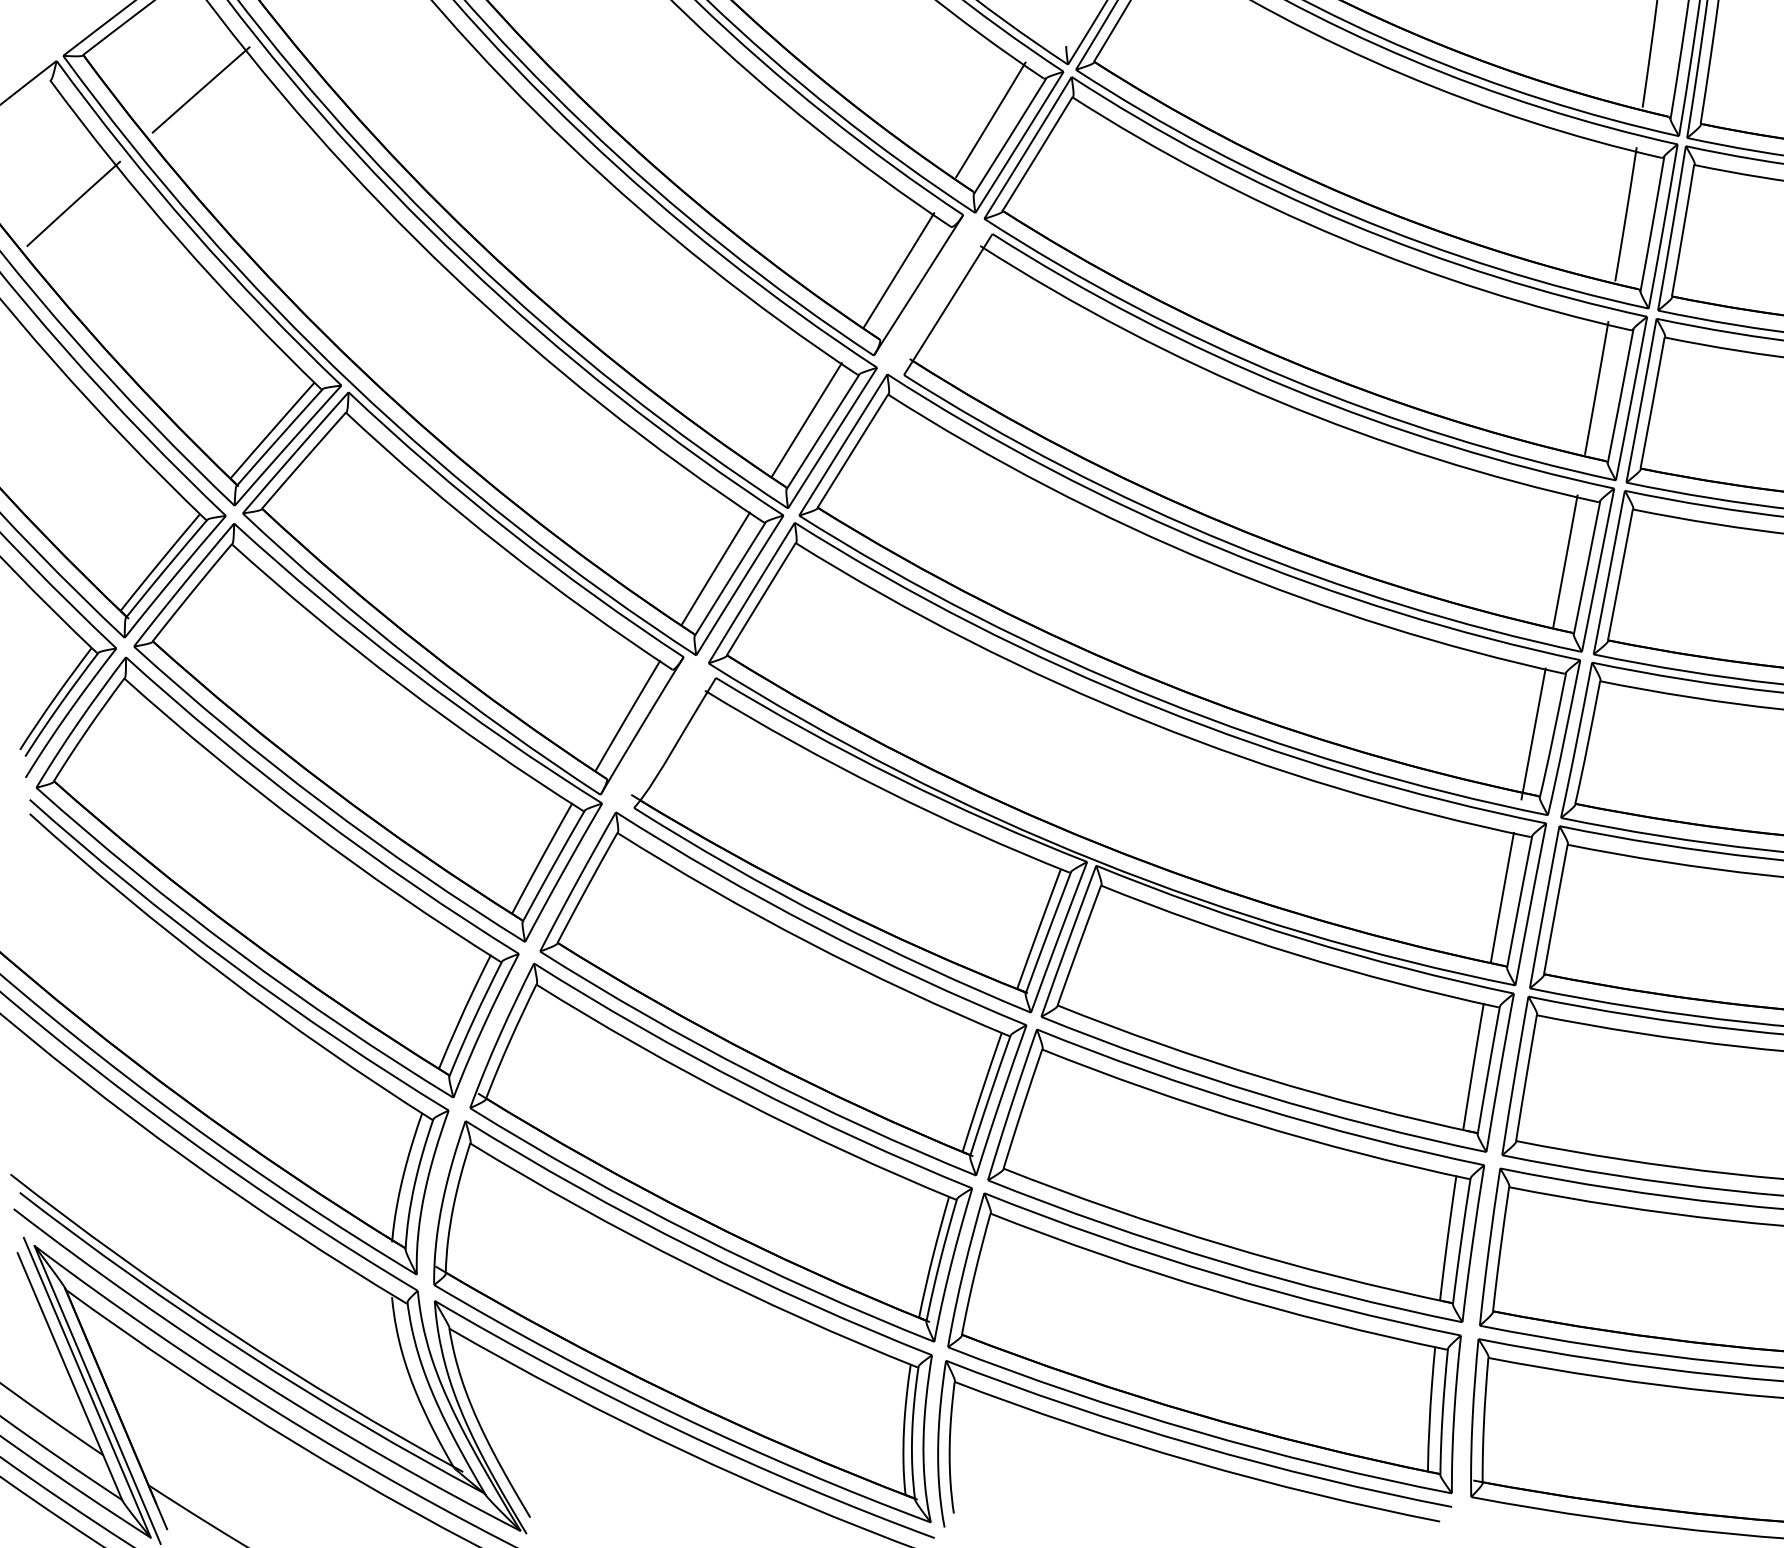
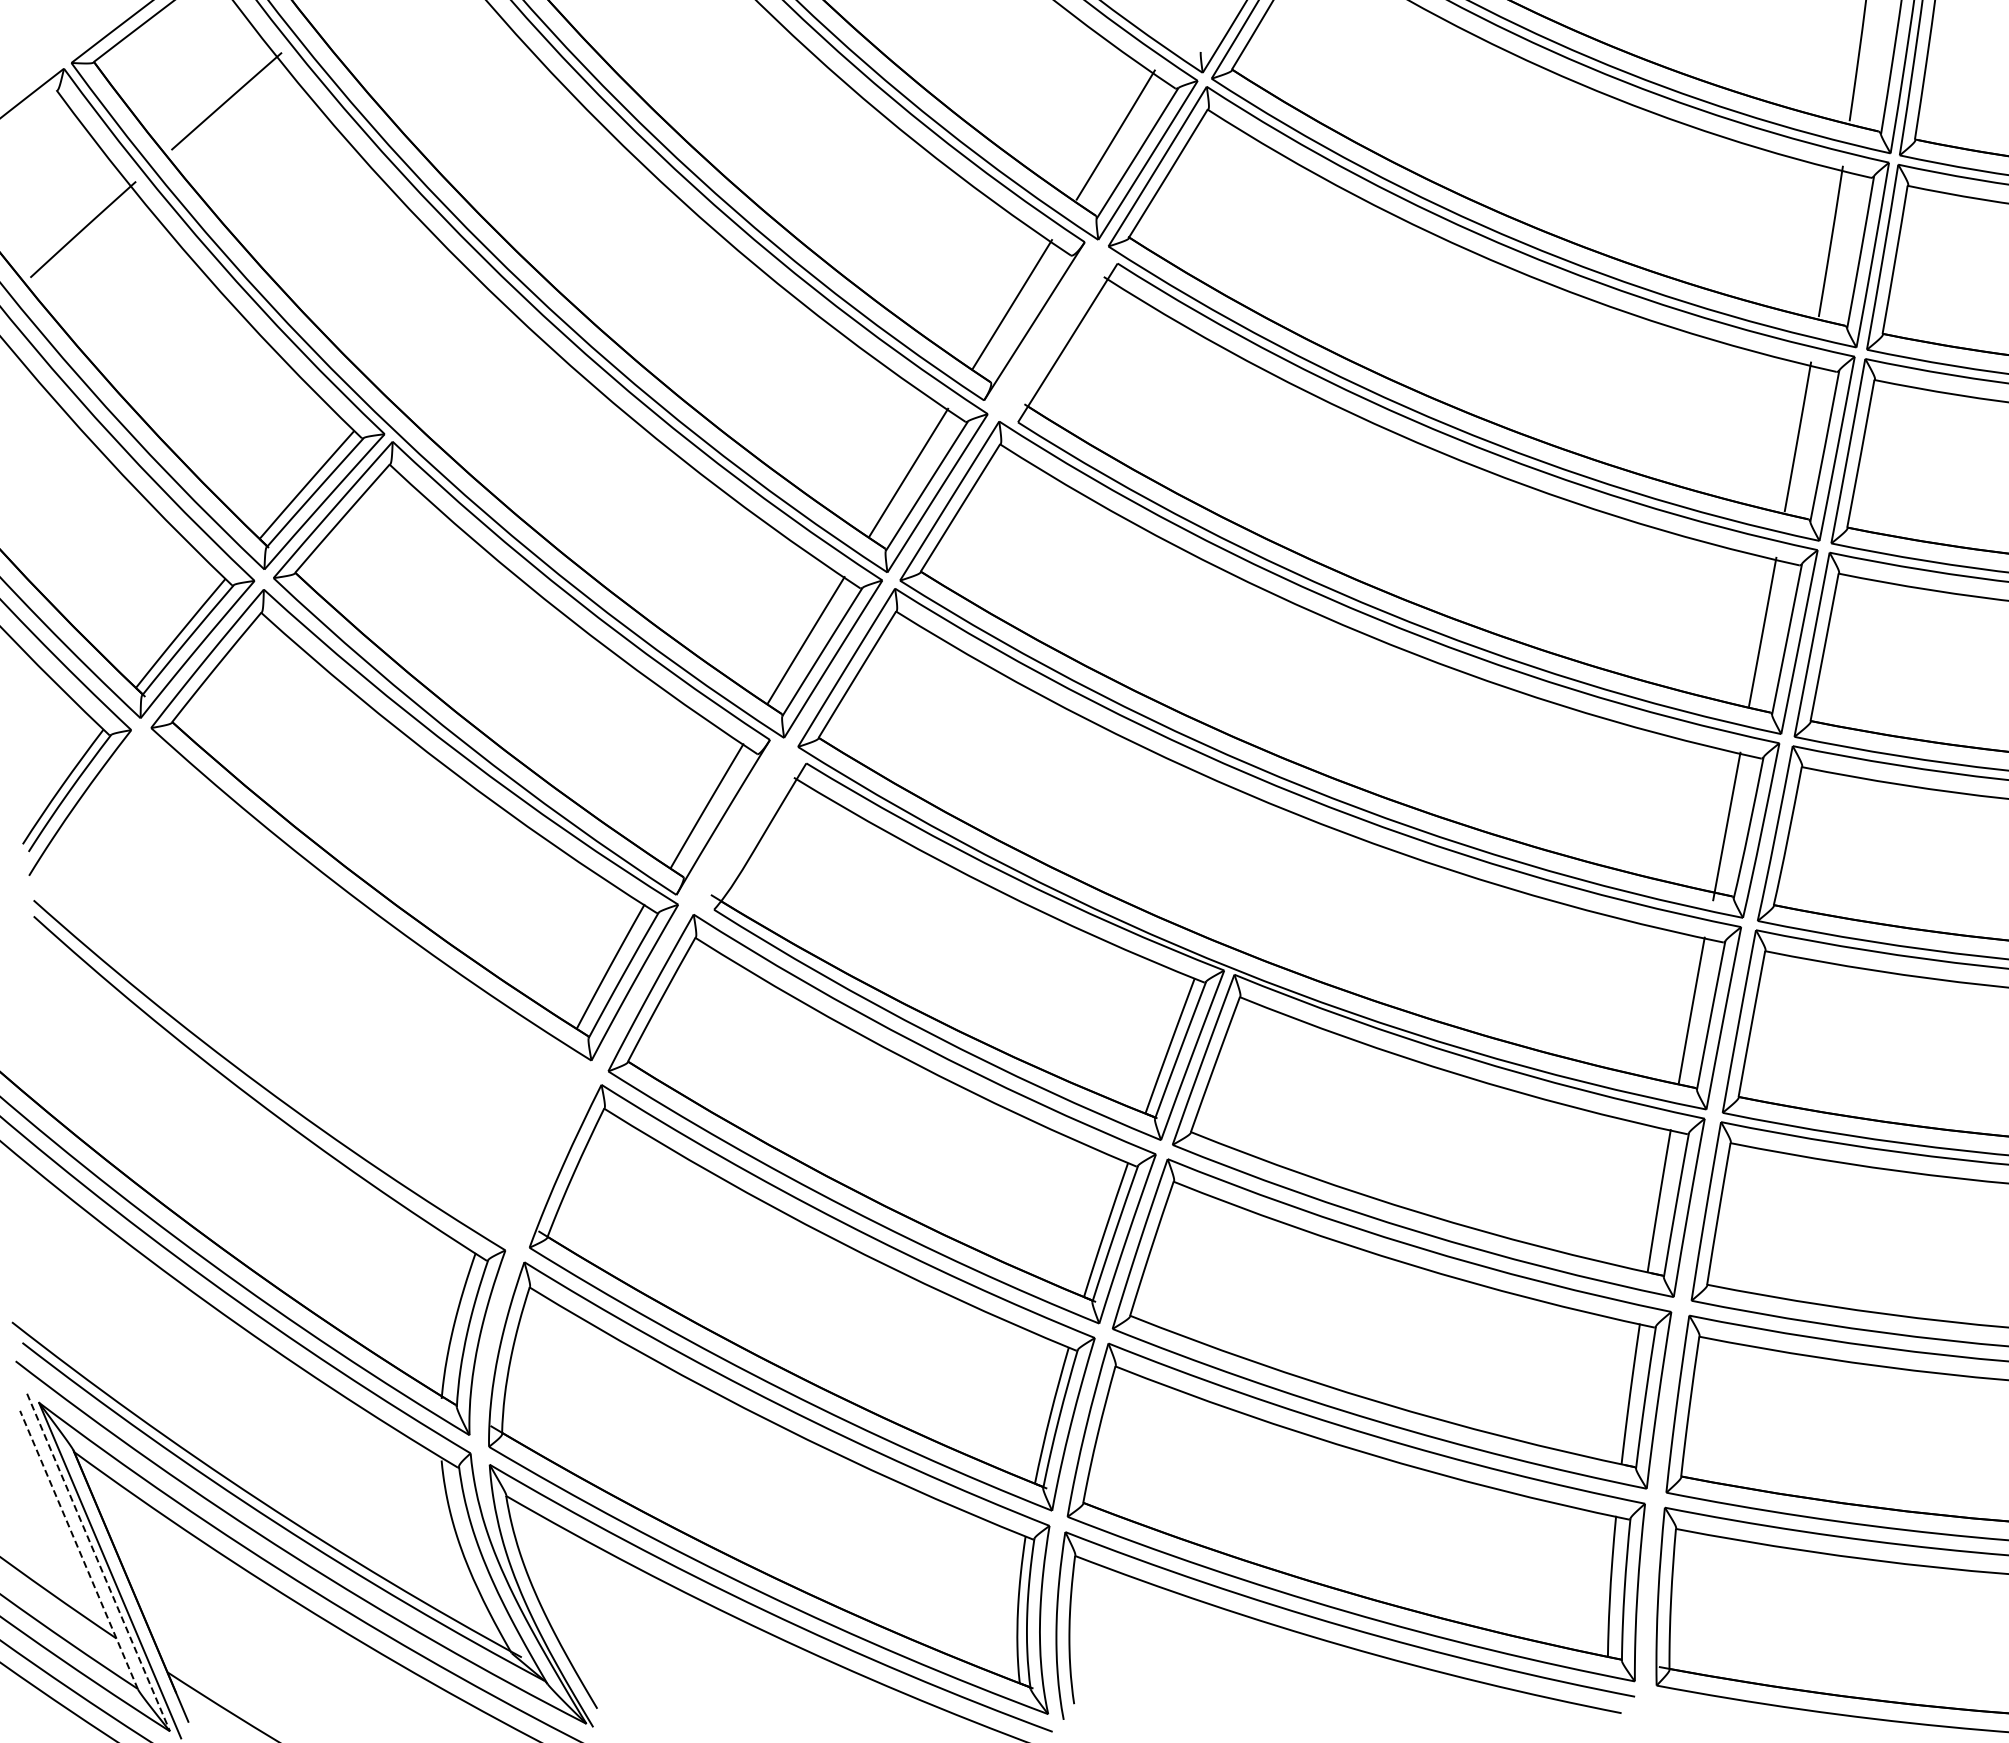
part: (277, 877) -> (312, 987), removed
line: (69, 1376) -> (78, 1549), solid -> dashed
line: (87, 1388) -> (98, 1563), solid -> dashed

